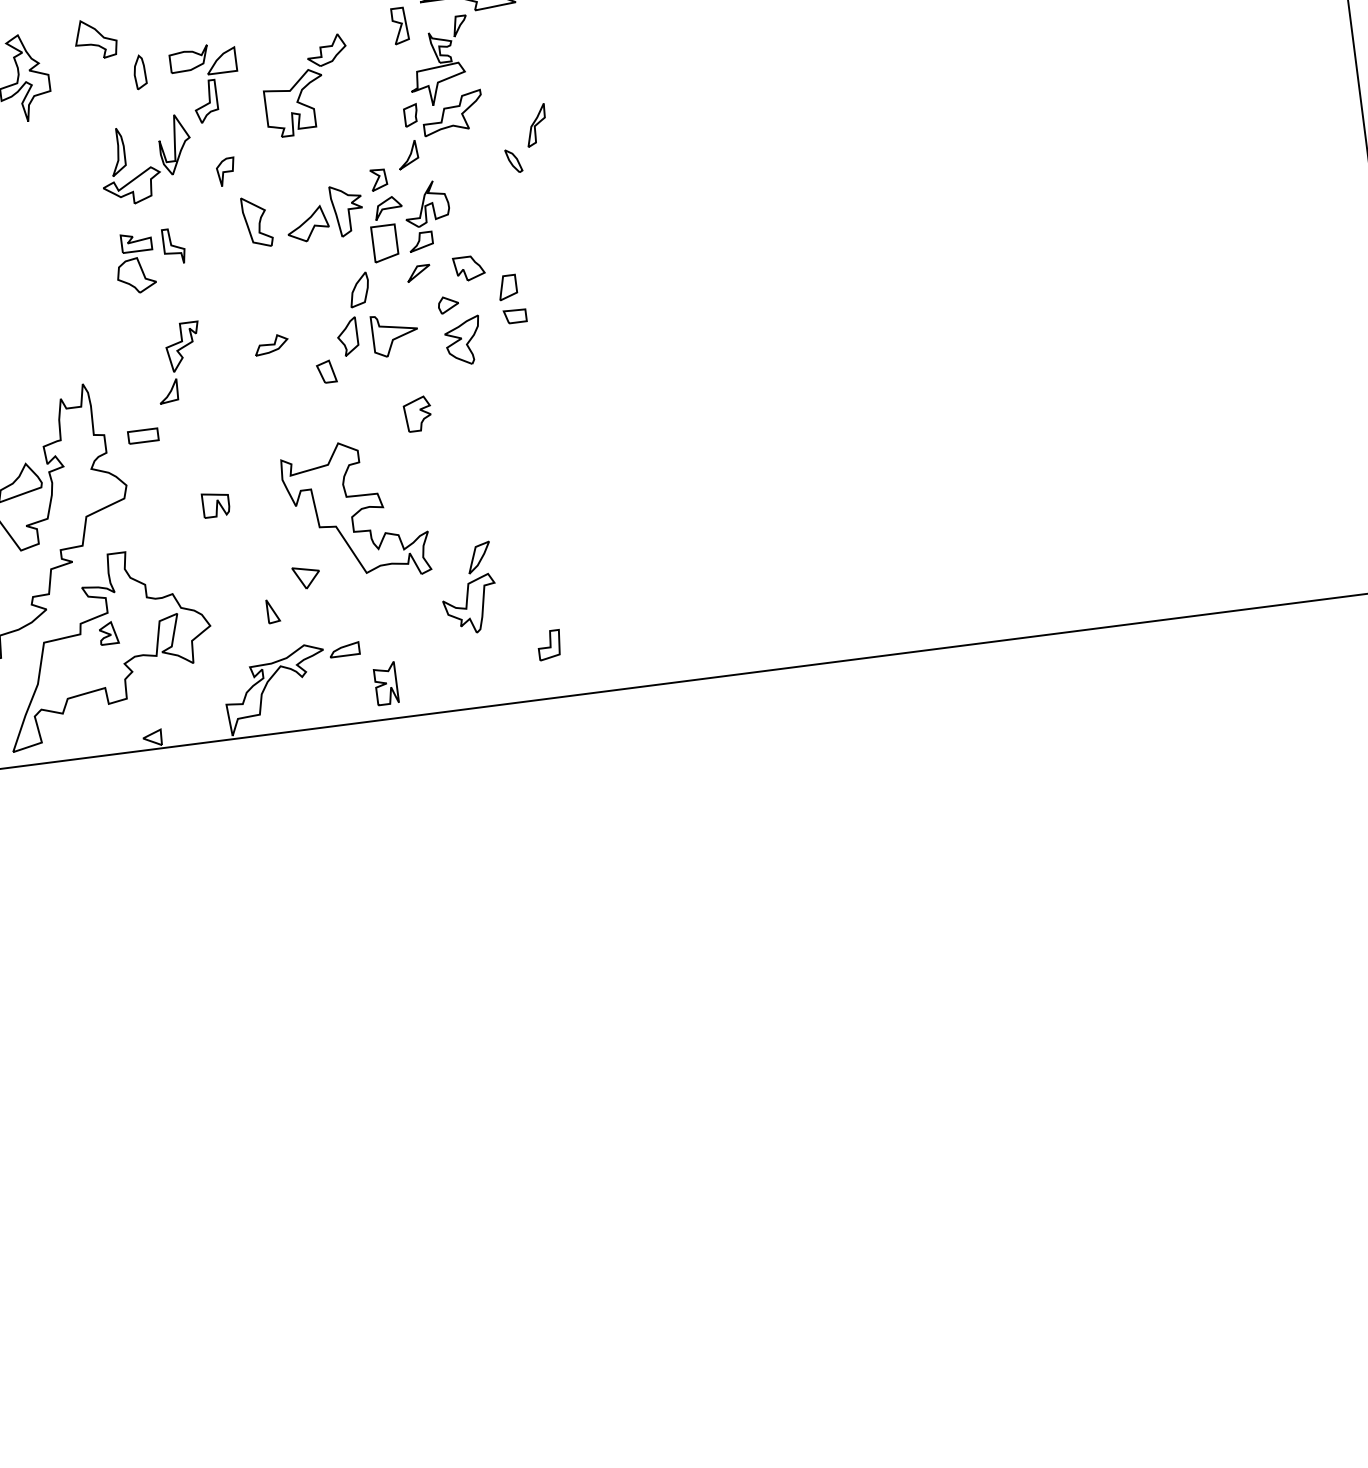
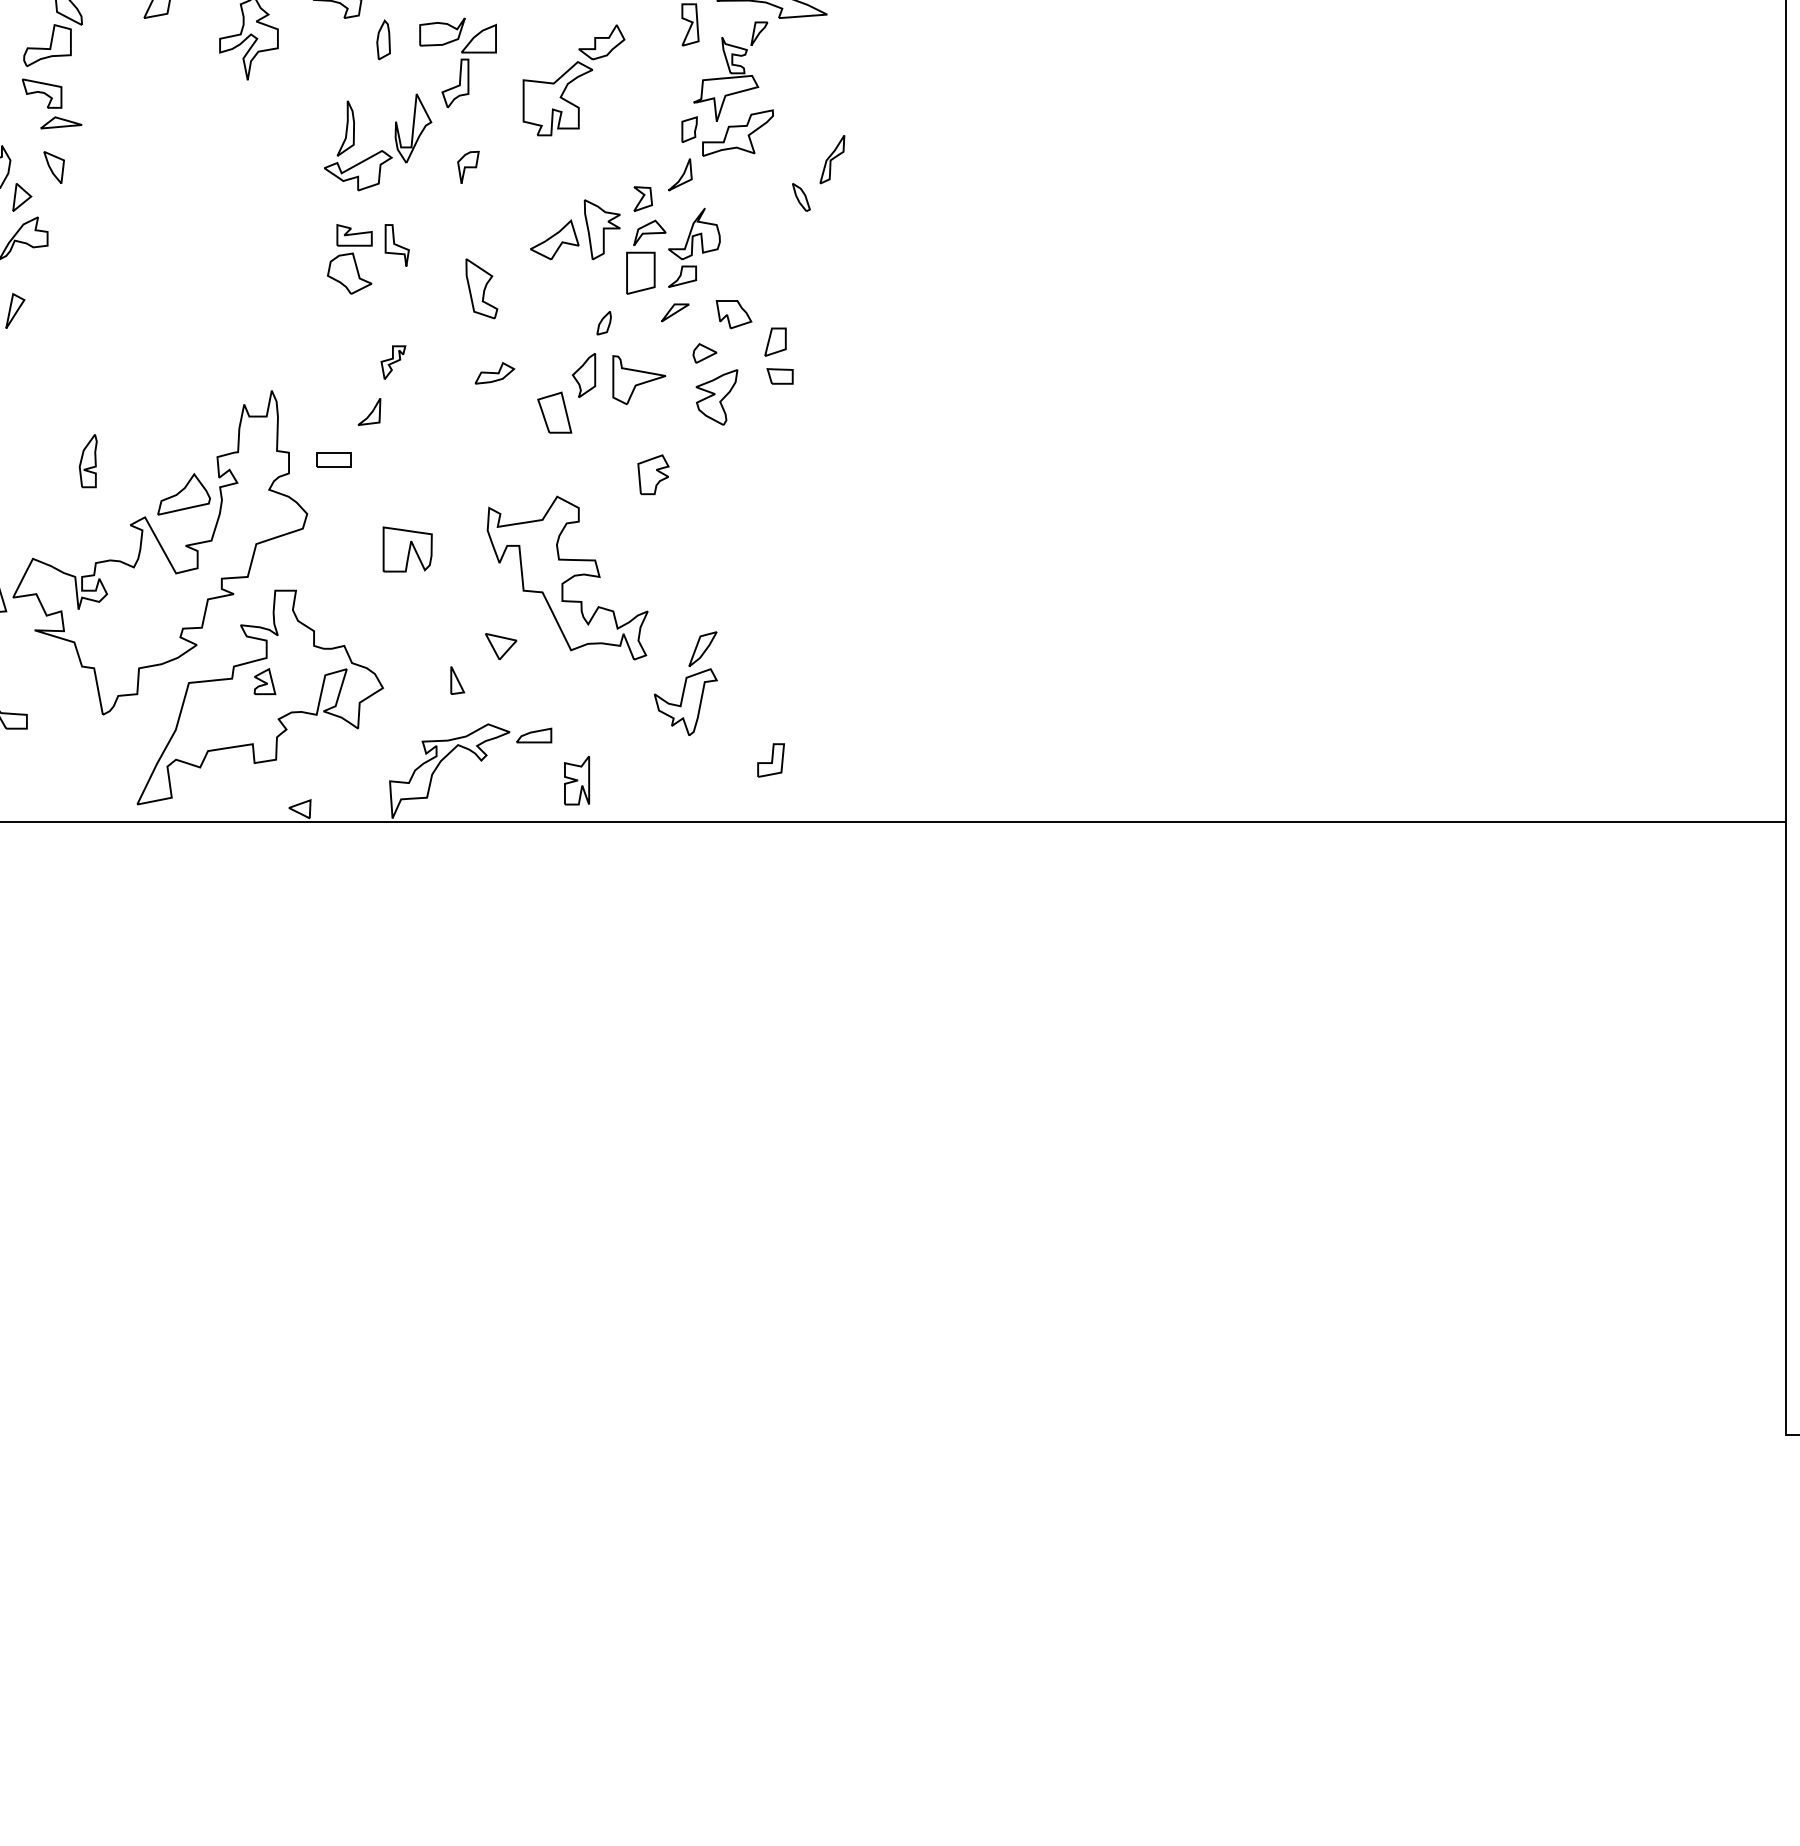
part: (257, 221) -> (481, 288), moved
part: (358, 290) -> (603, 323), size x0.6
part: (183, 346) -> (393, 362), size x0.6
part: (326, 371) -> (554, 412), size x1.6
part: (215, 503) -> (407, 548), size x1.6

